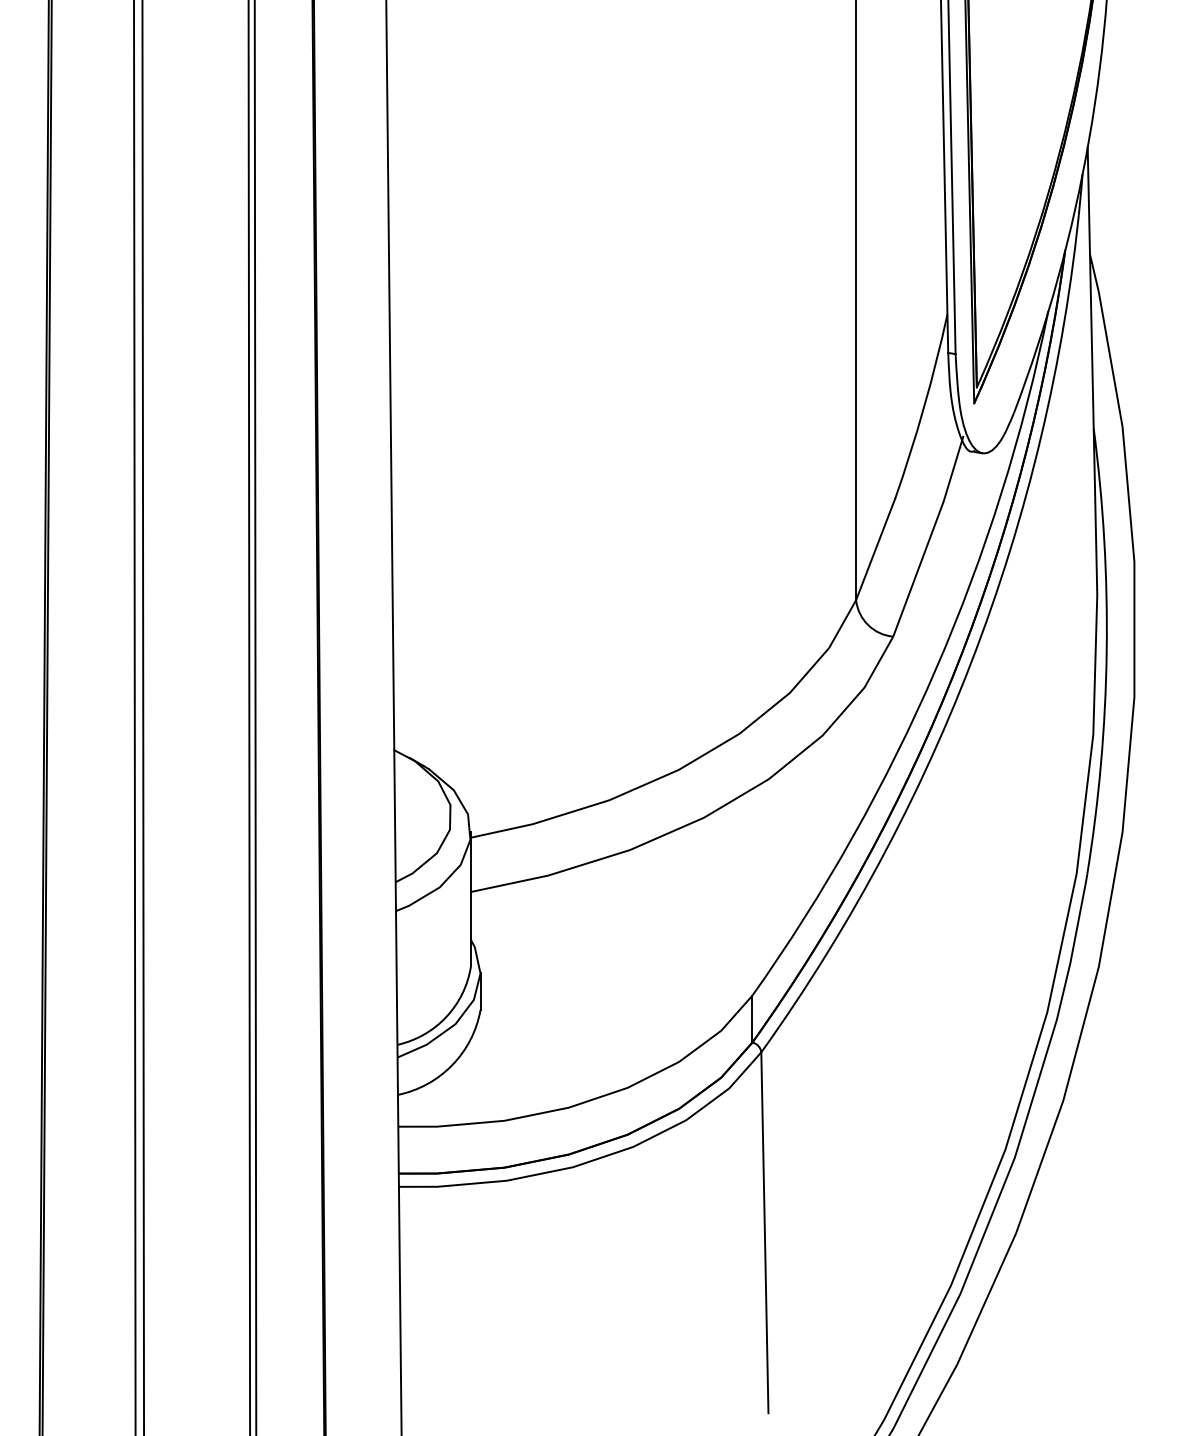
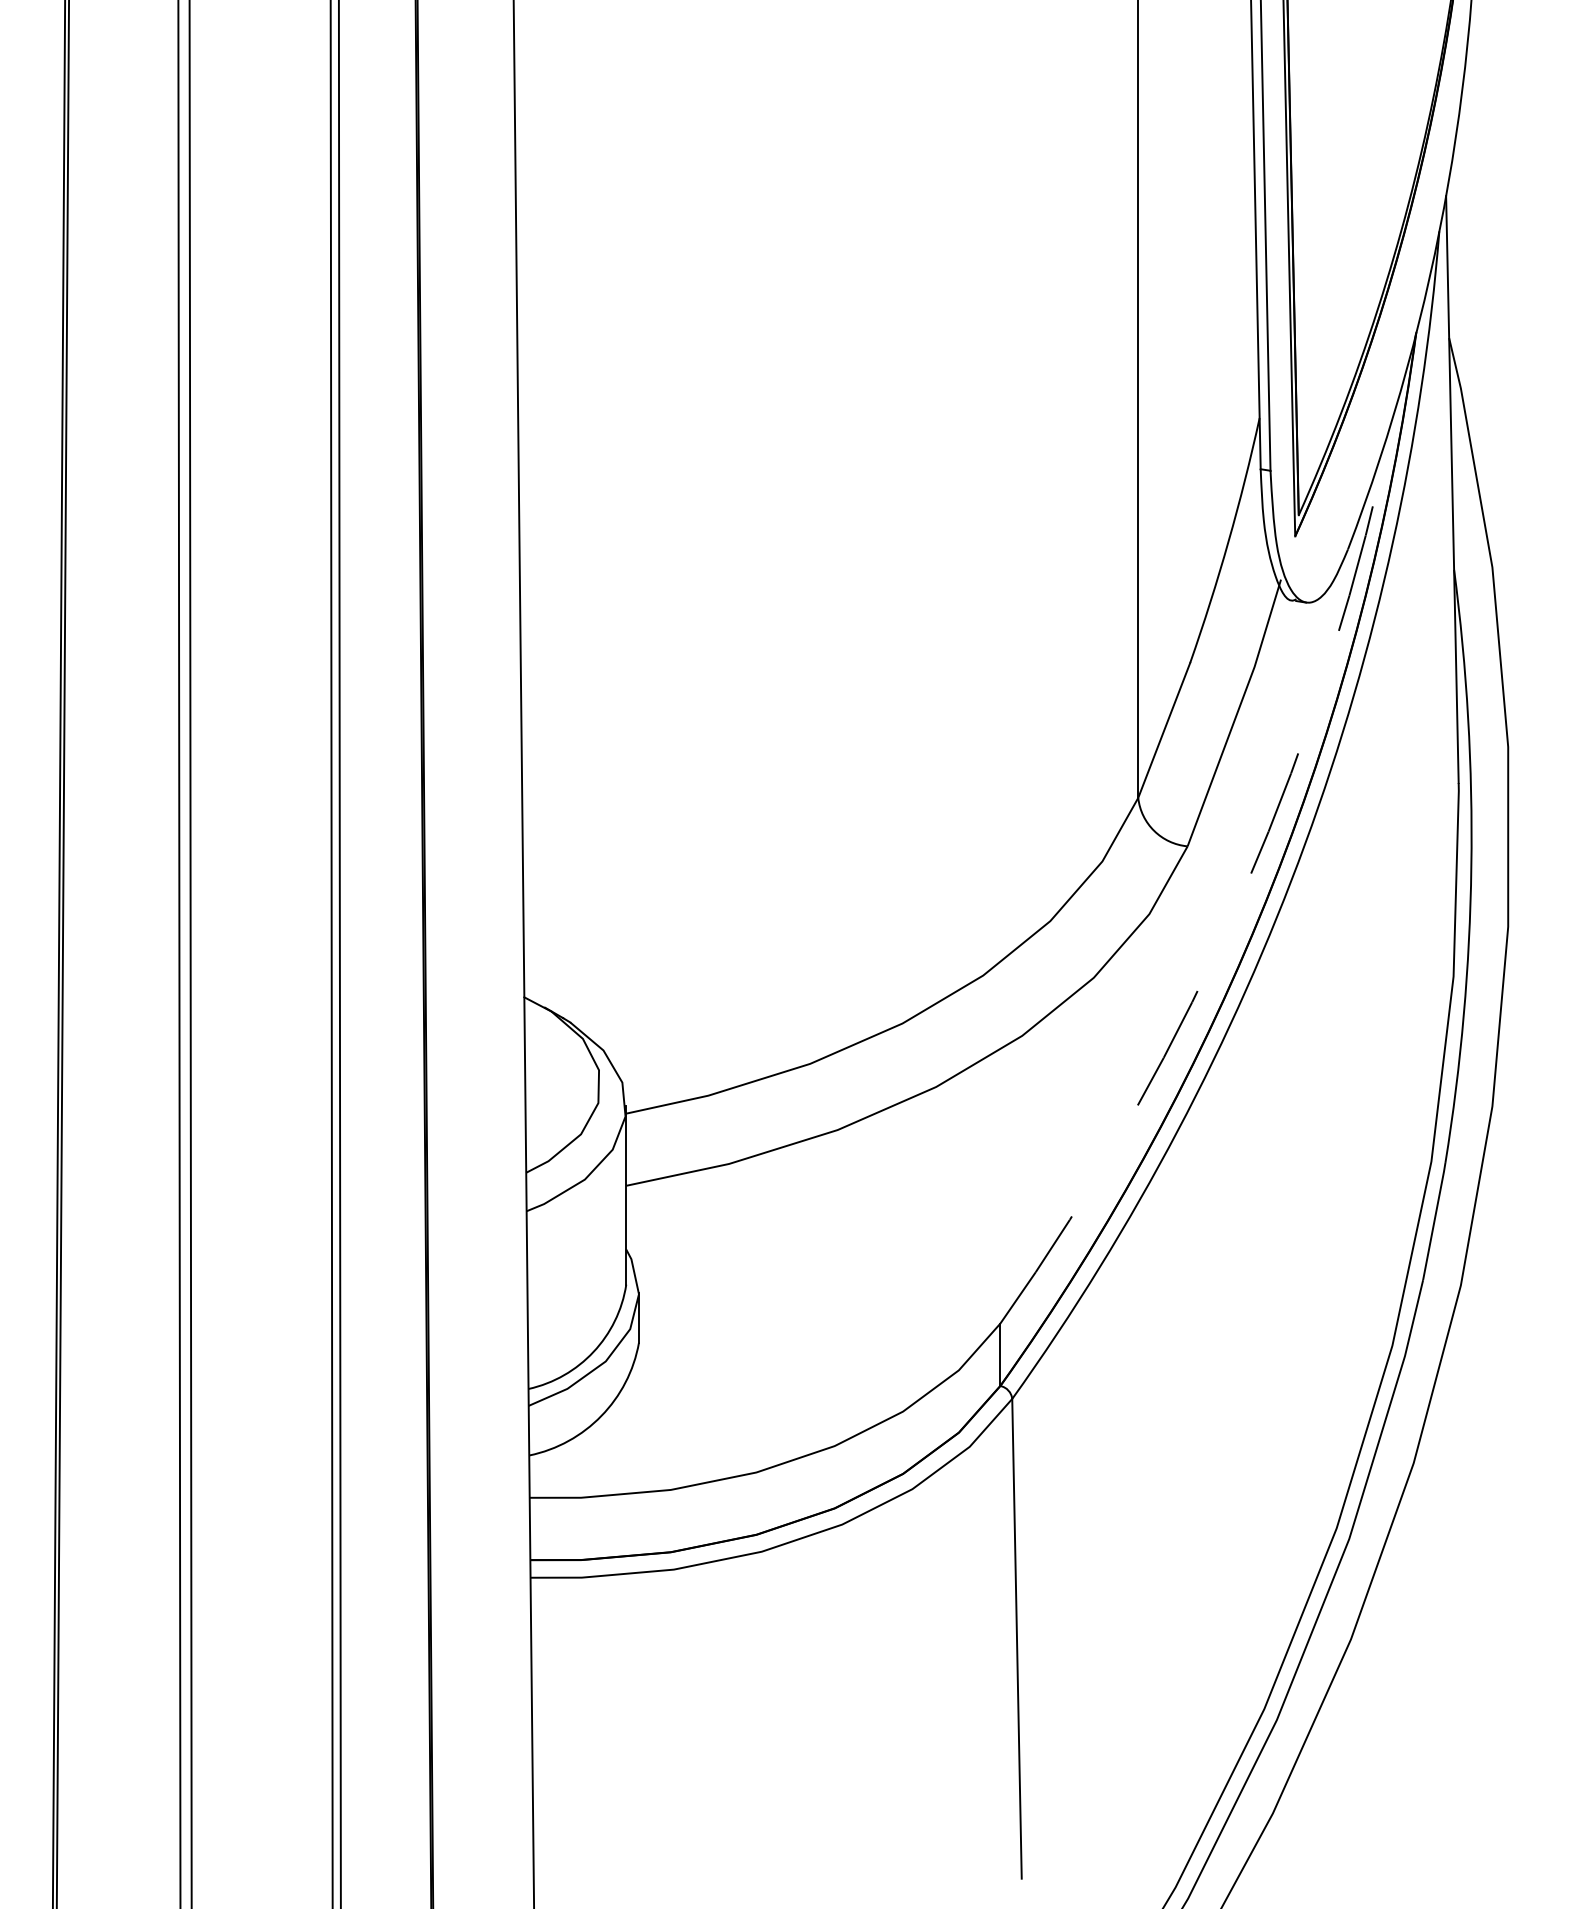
arc: (936, 668) -> (1245, 888), solid -> dashed

